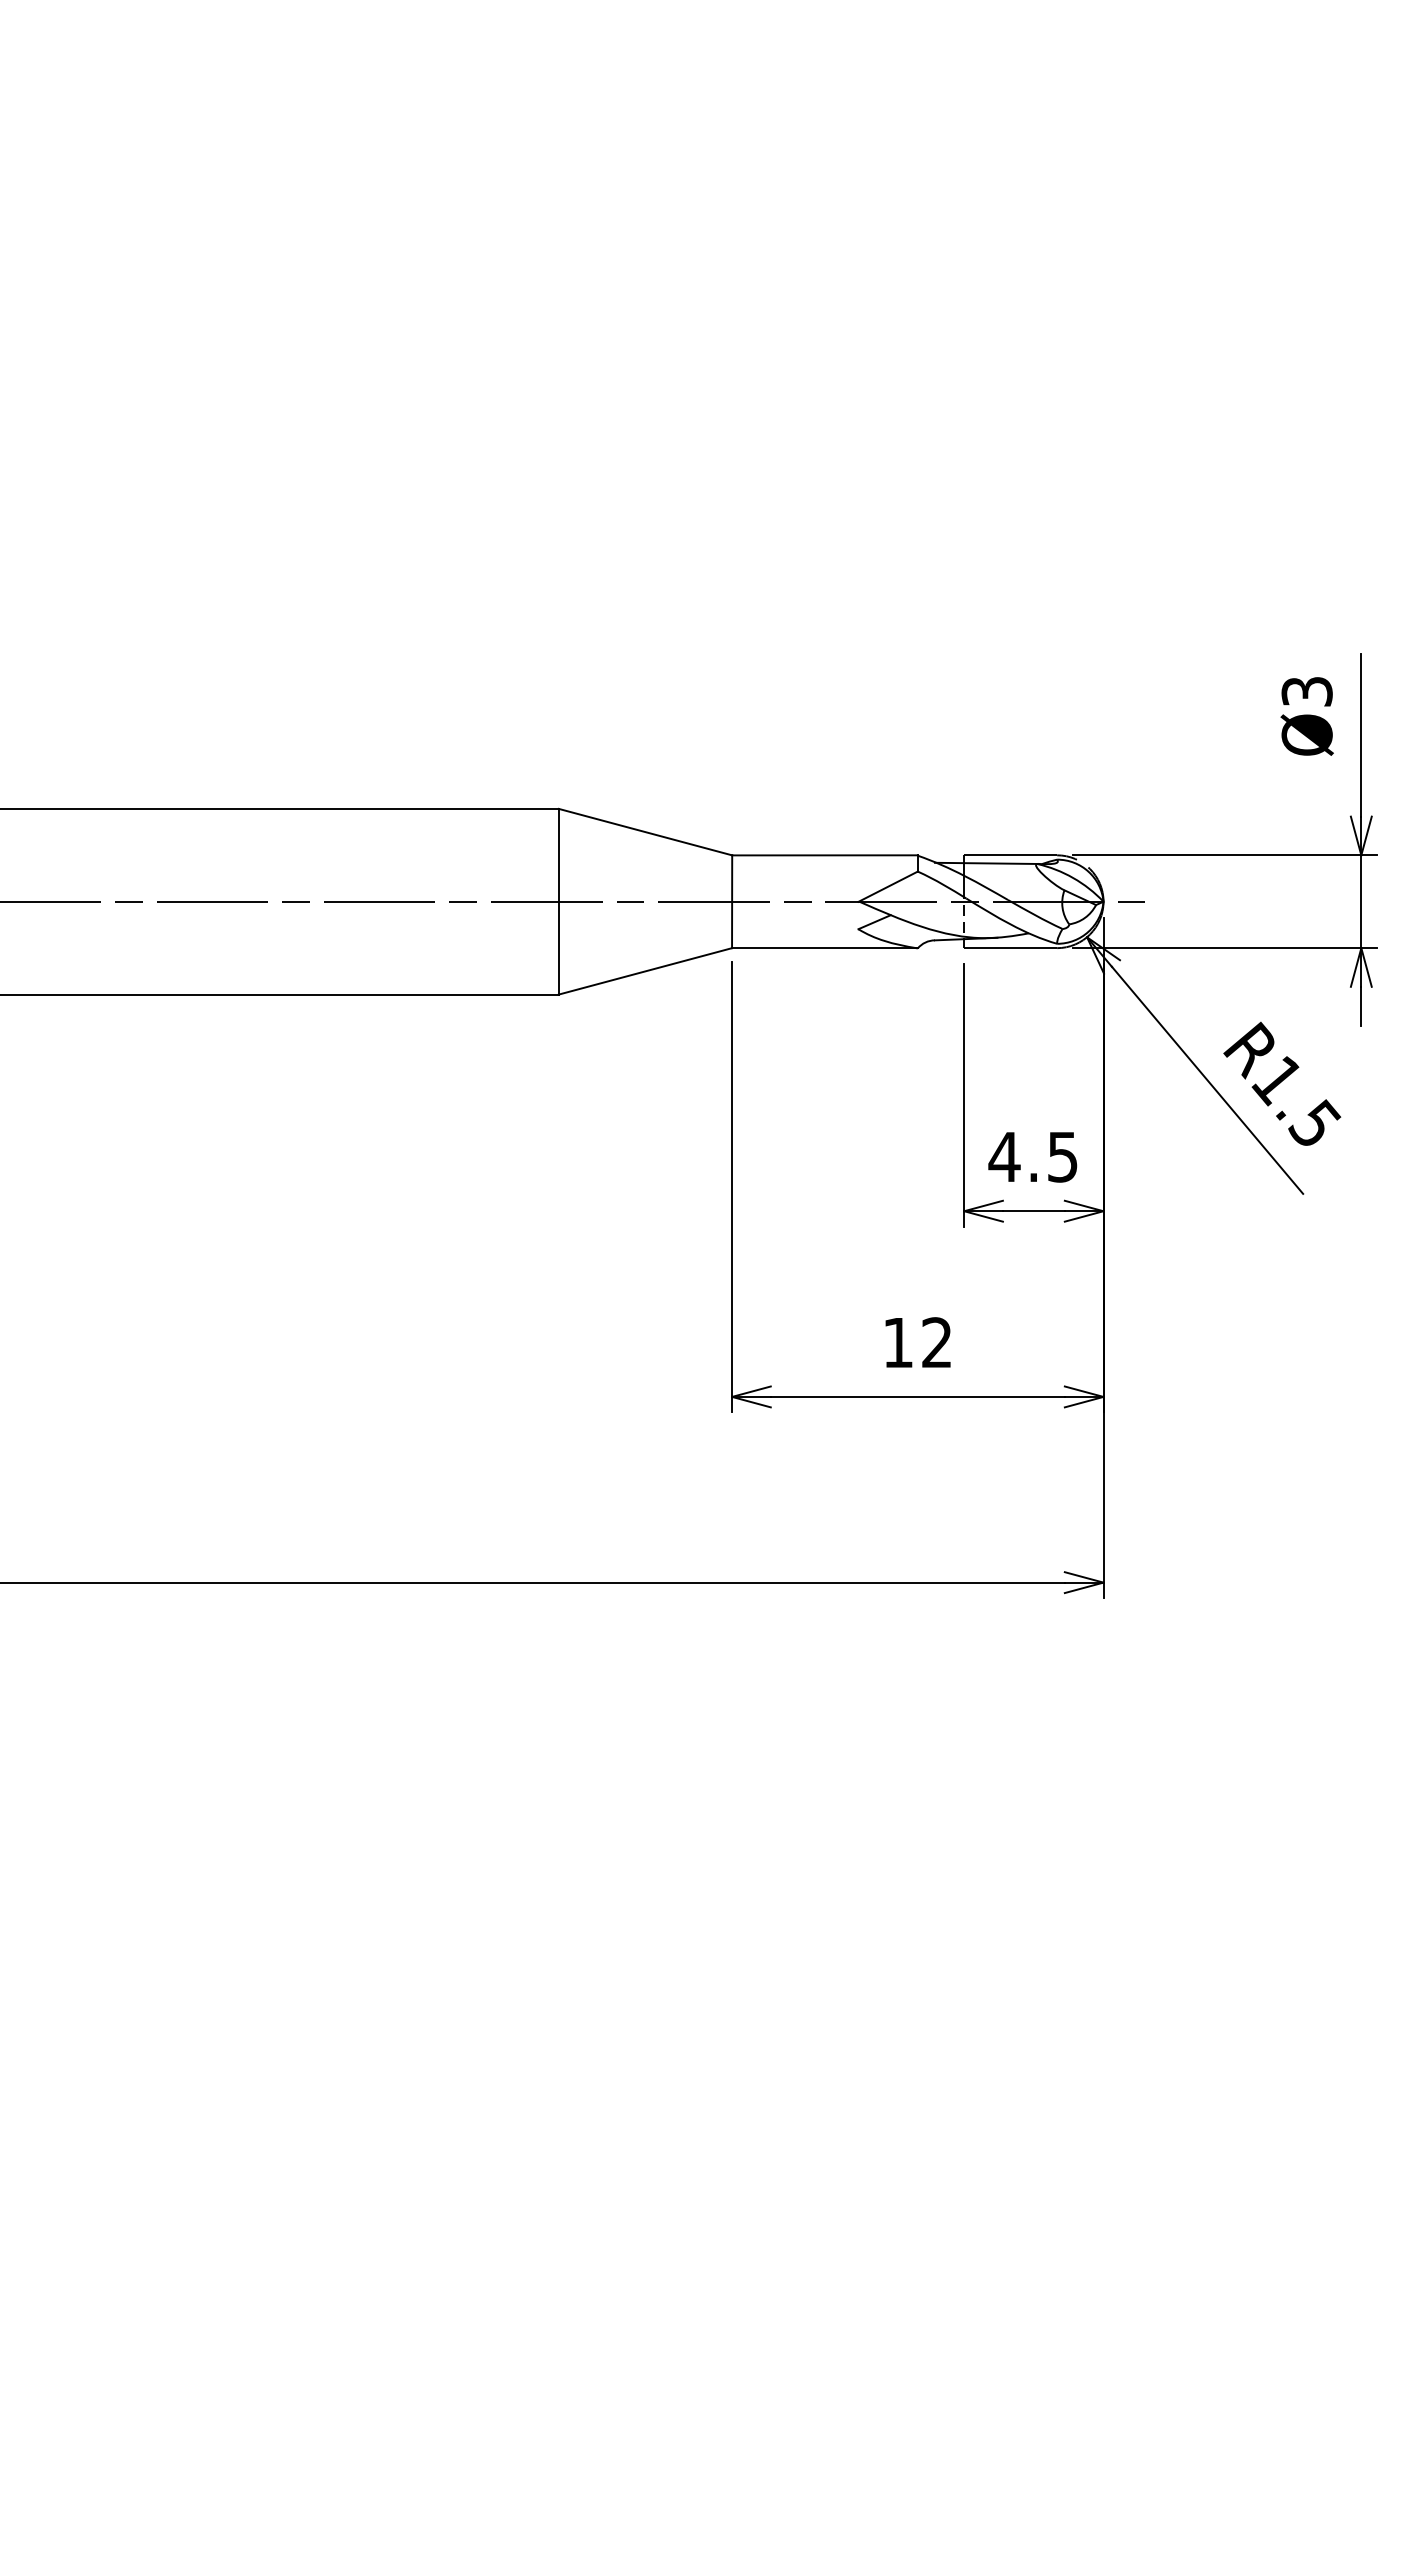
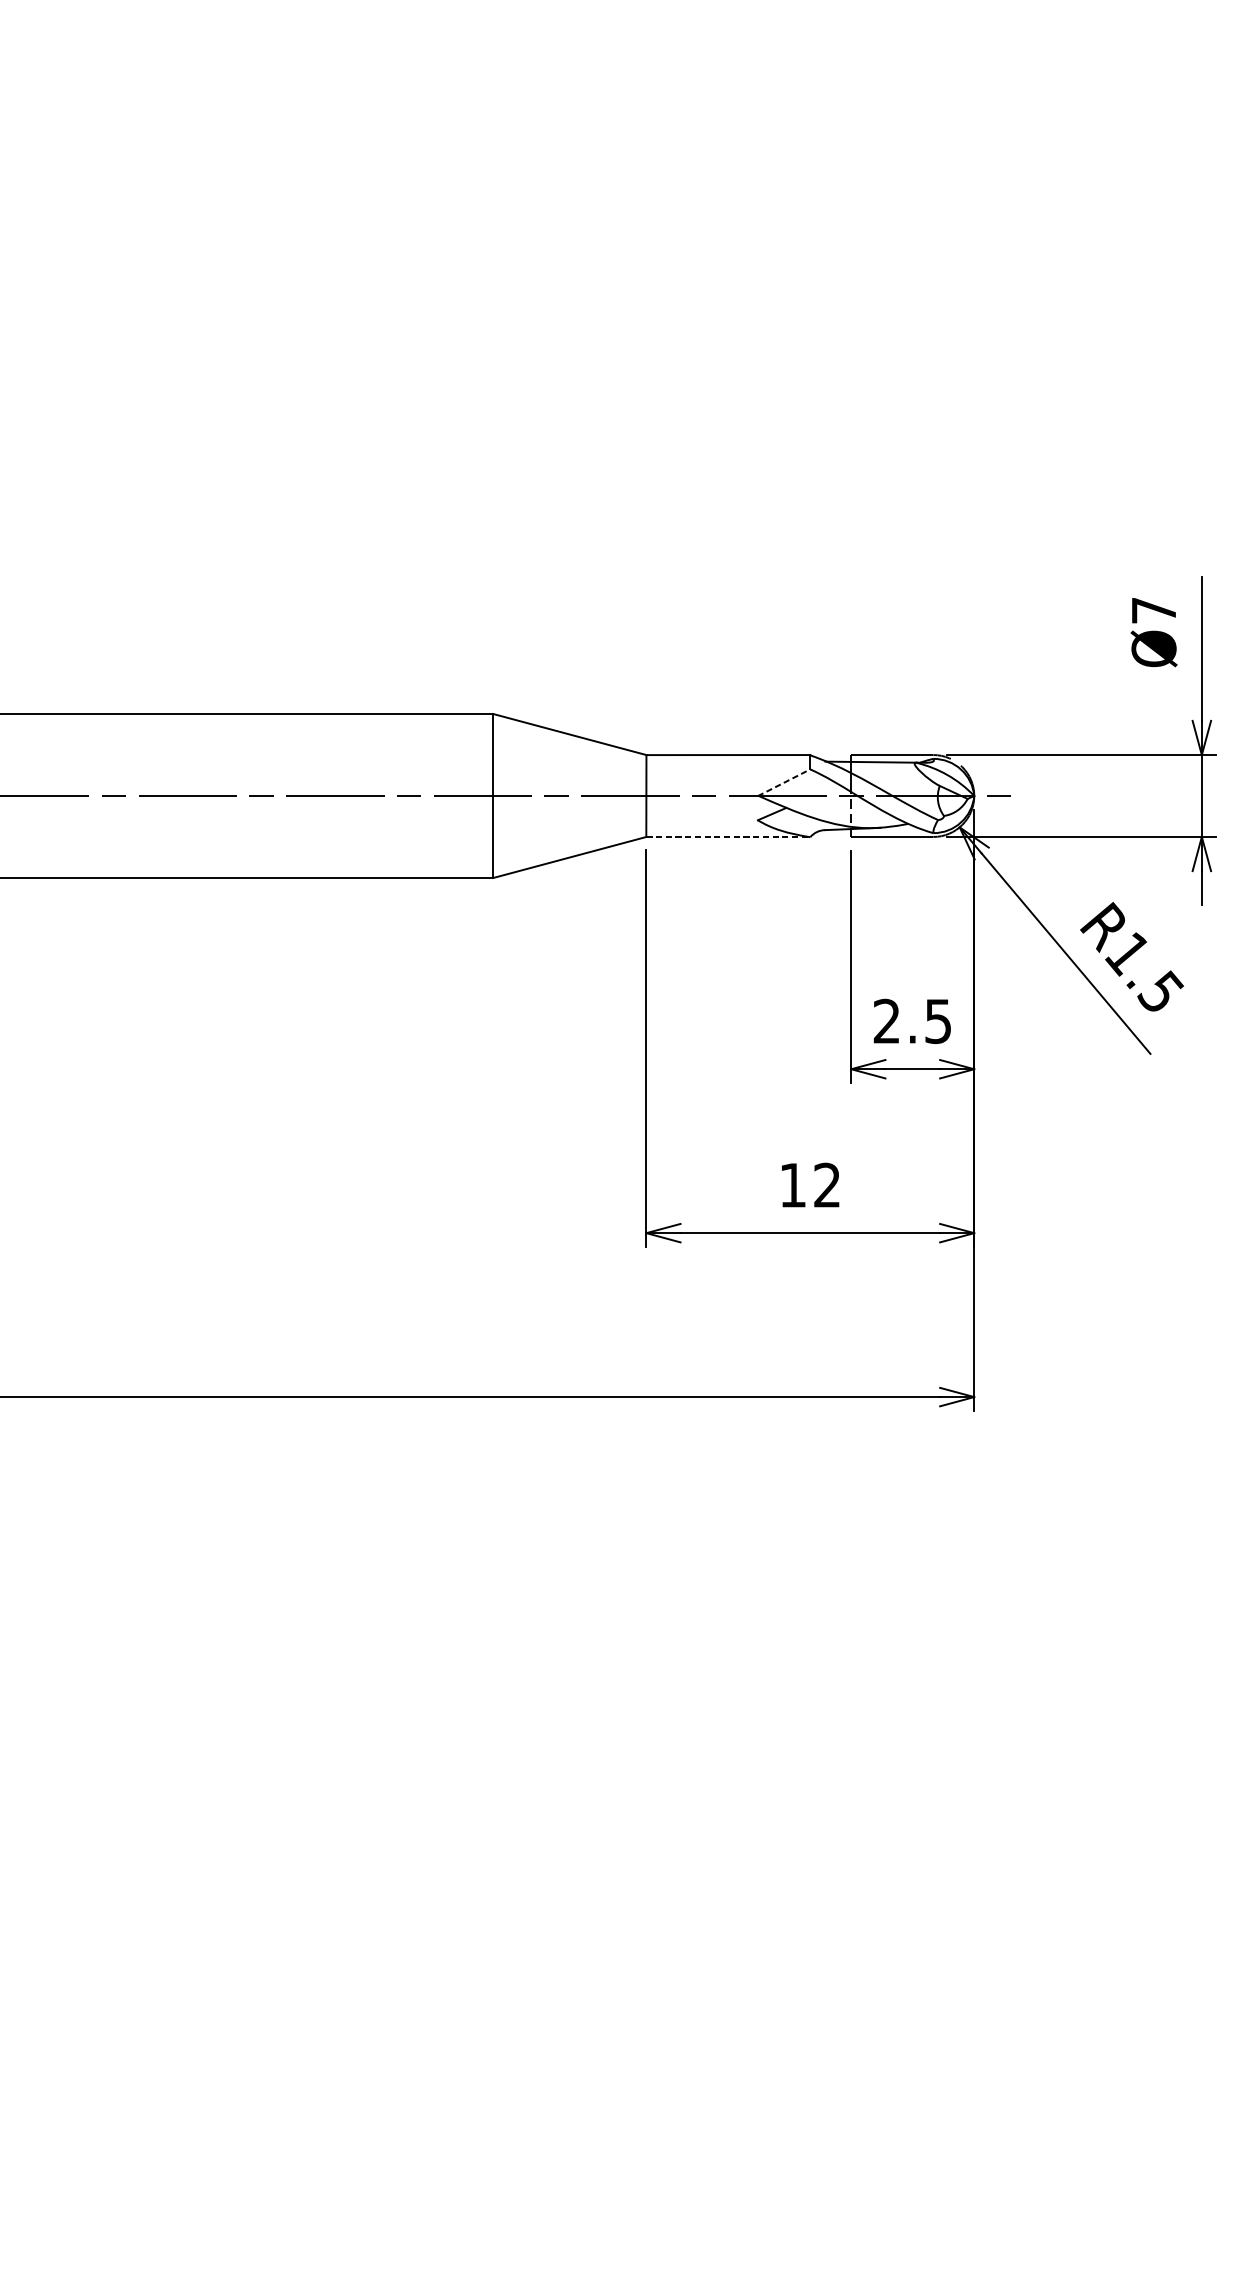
text: (1306, 691) -> (1153, 610), Ø3 -> Ø7
line: (888, 886) -> (784, 782), solid -> dashed
line: (824, 948) -> (727, 837), solid -> dashed
text: (1004, 1156) -> (886, 1020), 4.5 -> 2.5

